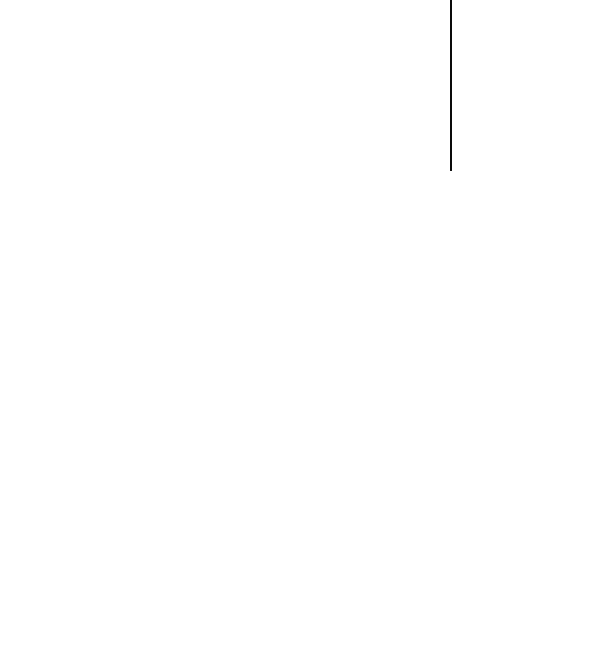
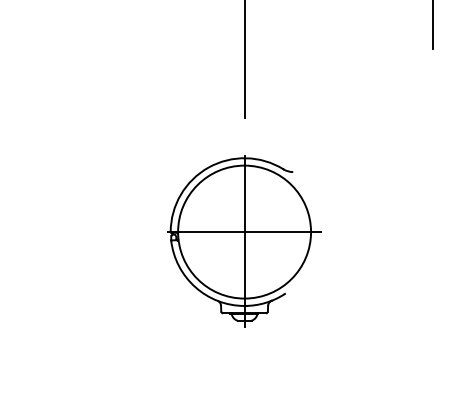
part: (450, 373) -> (244, 241), added

